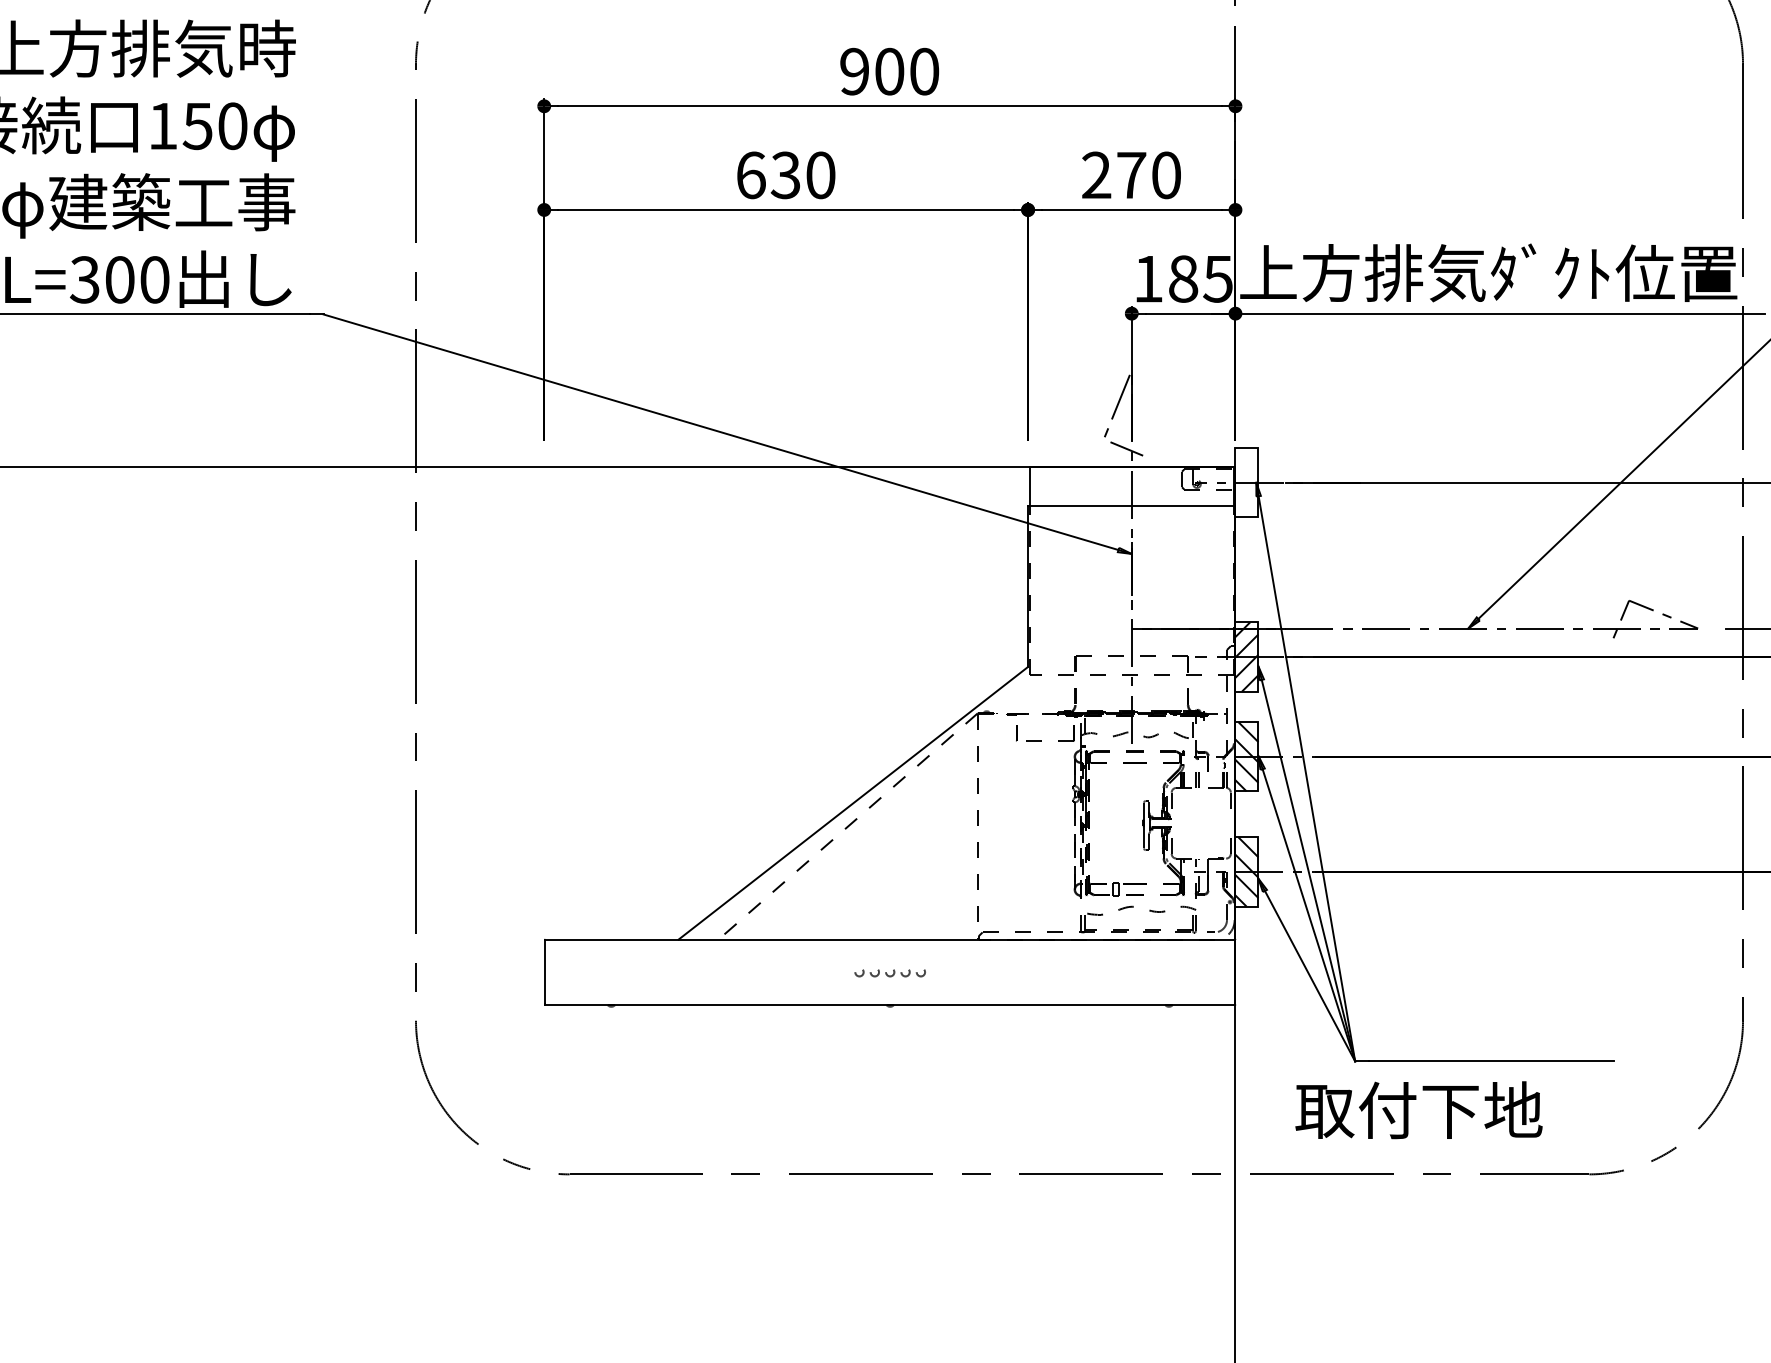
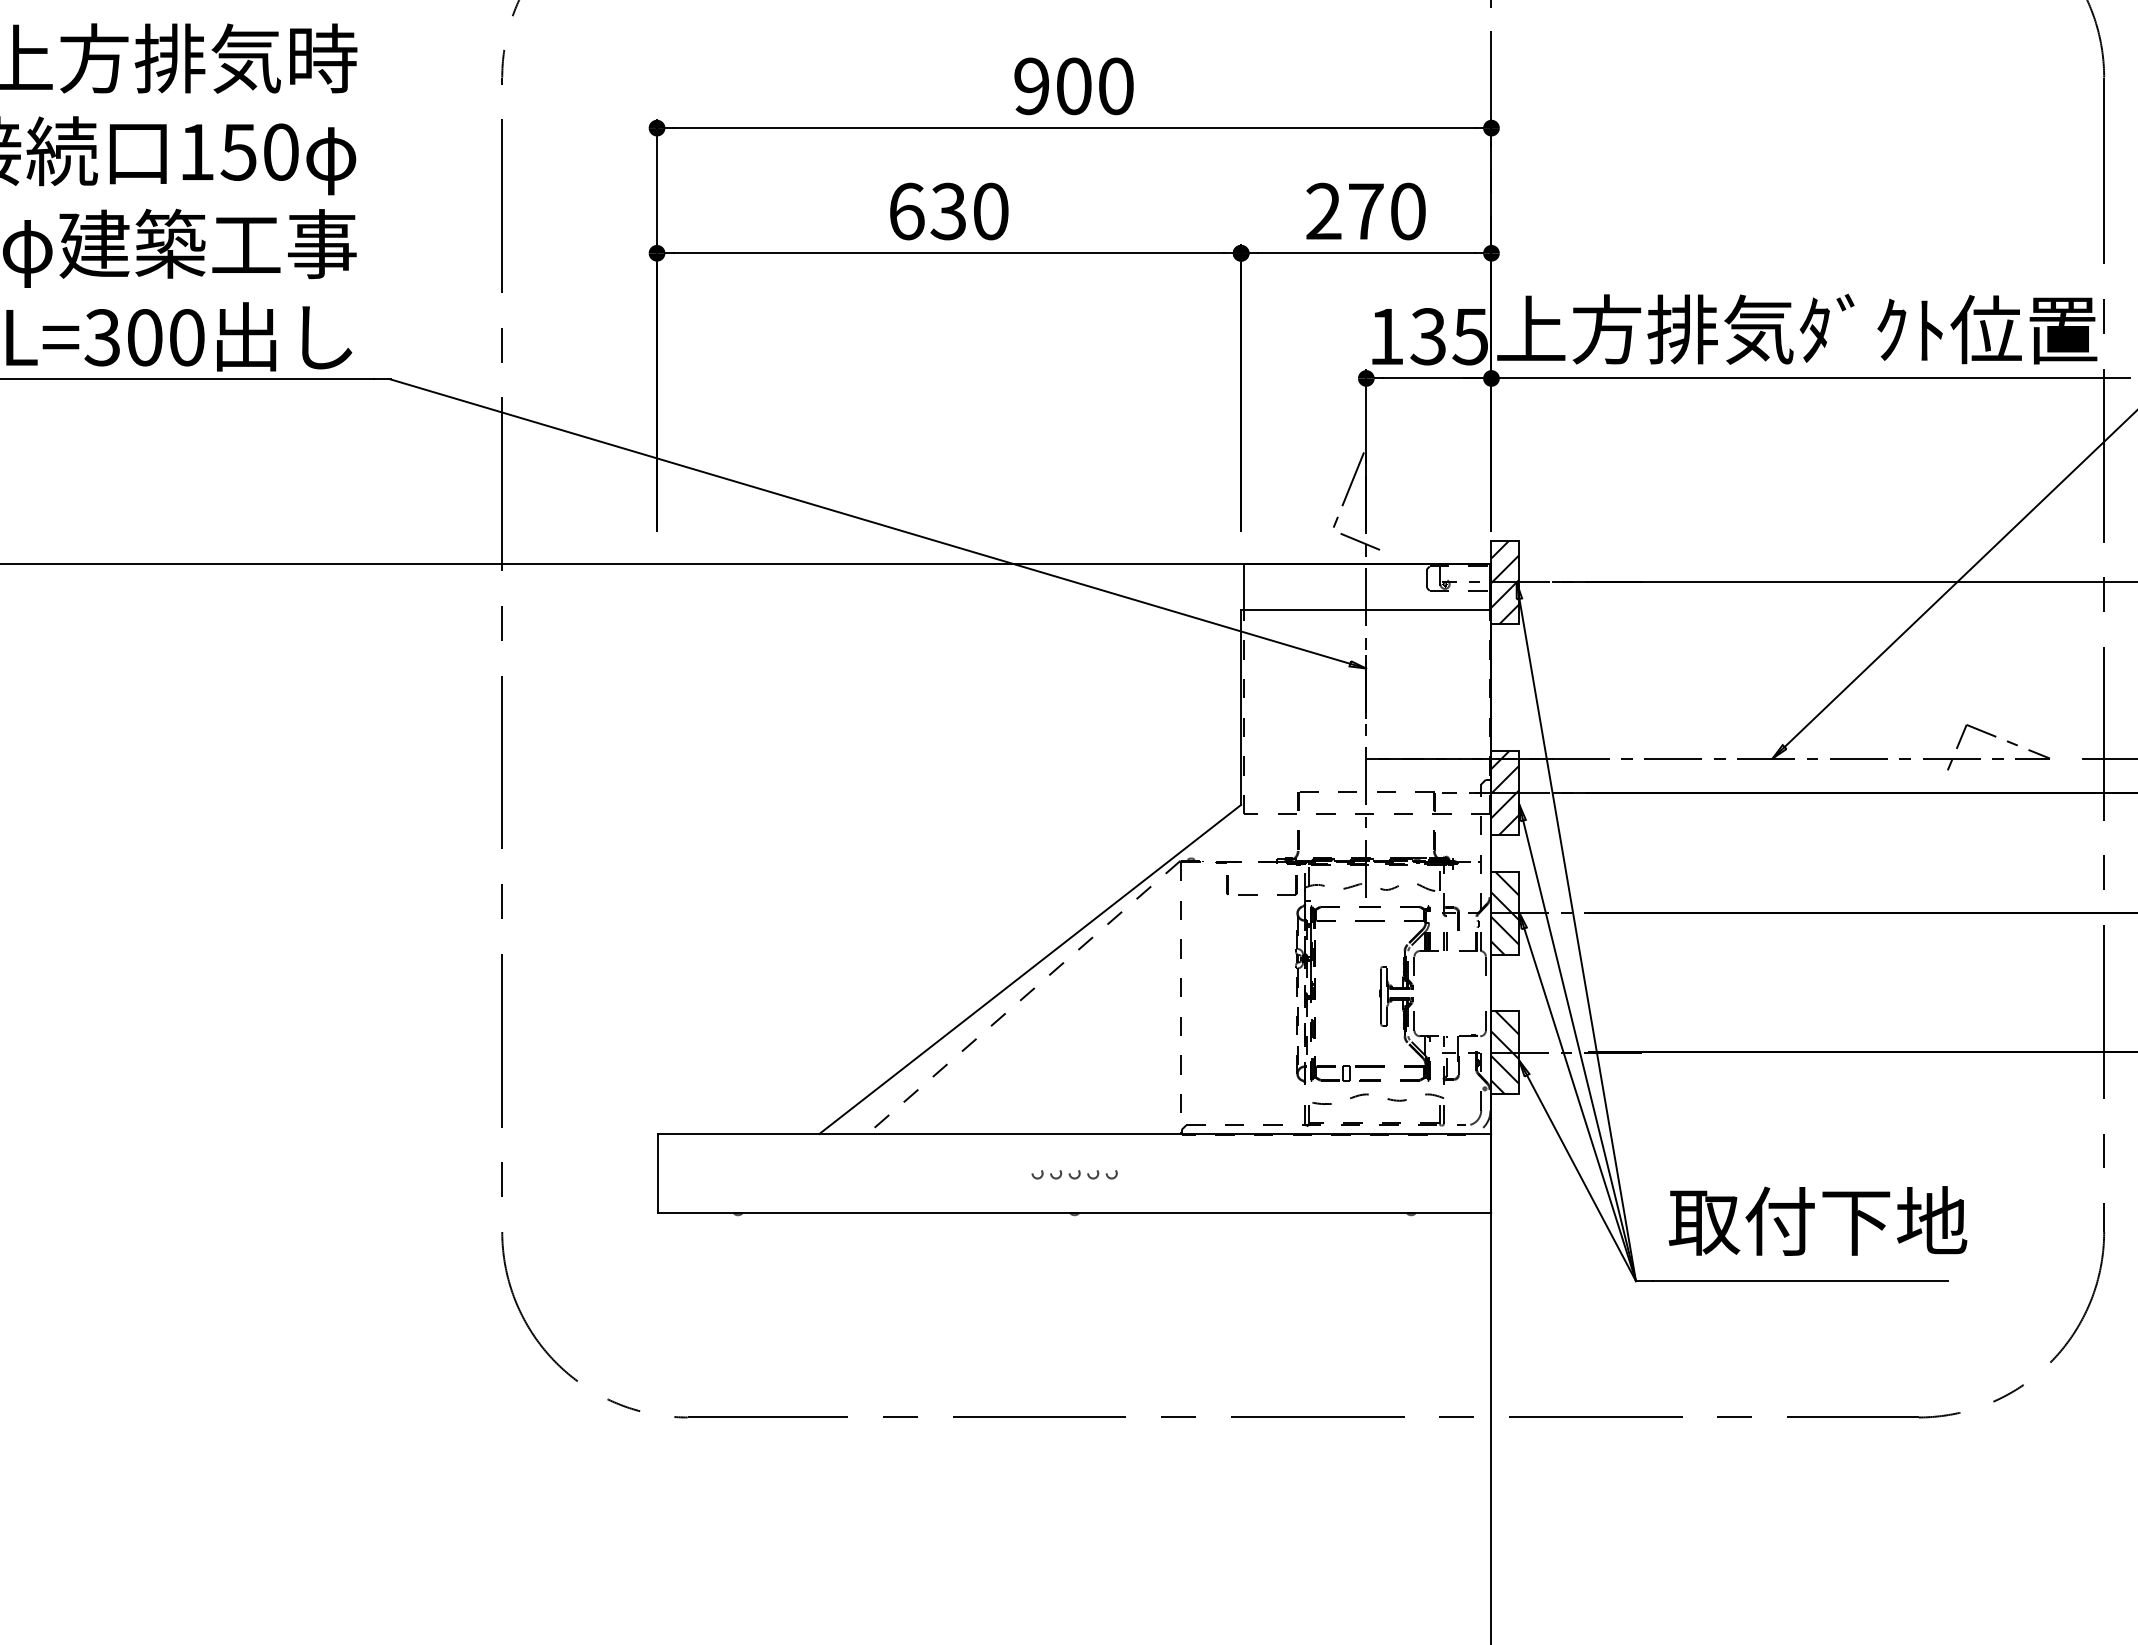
text: (1183, 278) -> (1428, 336), 185 -> 135
hatch: (1247, 482) -> (1505, 582), added
text: (1418, 1109) -> (1817, 1220), moved

